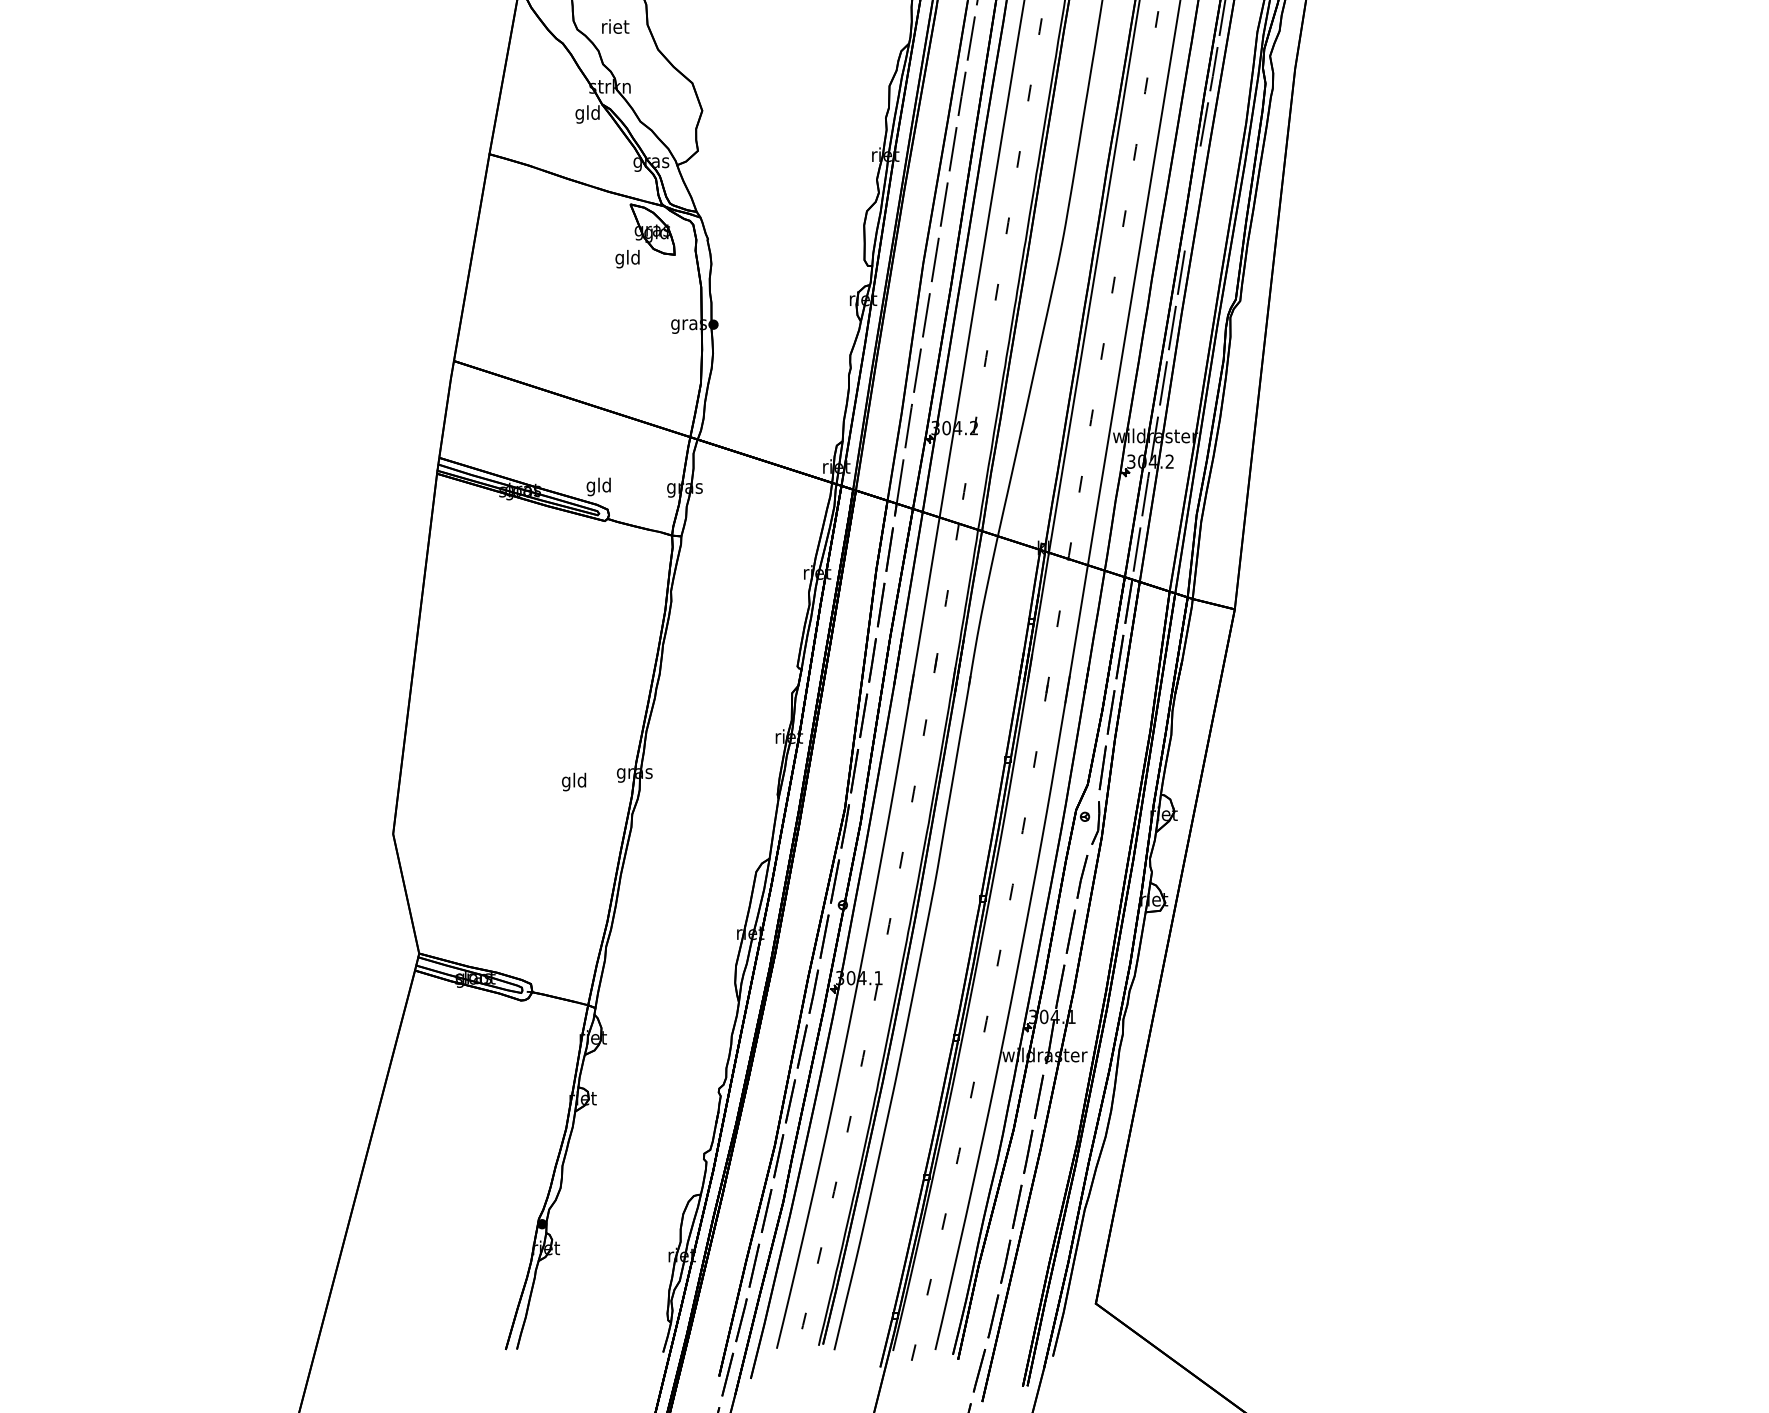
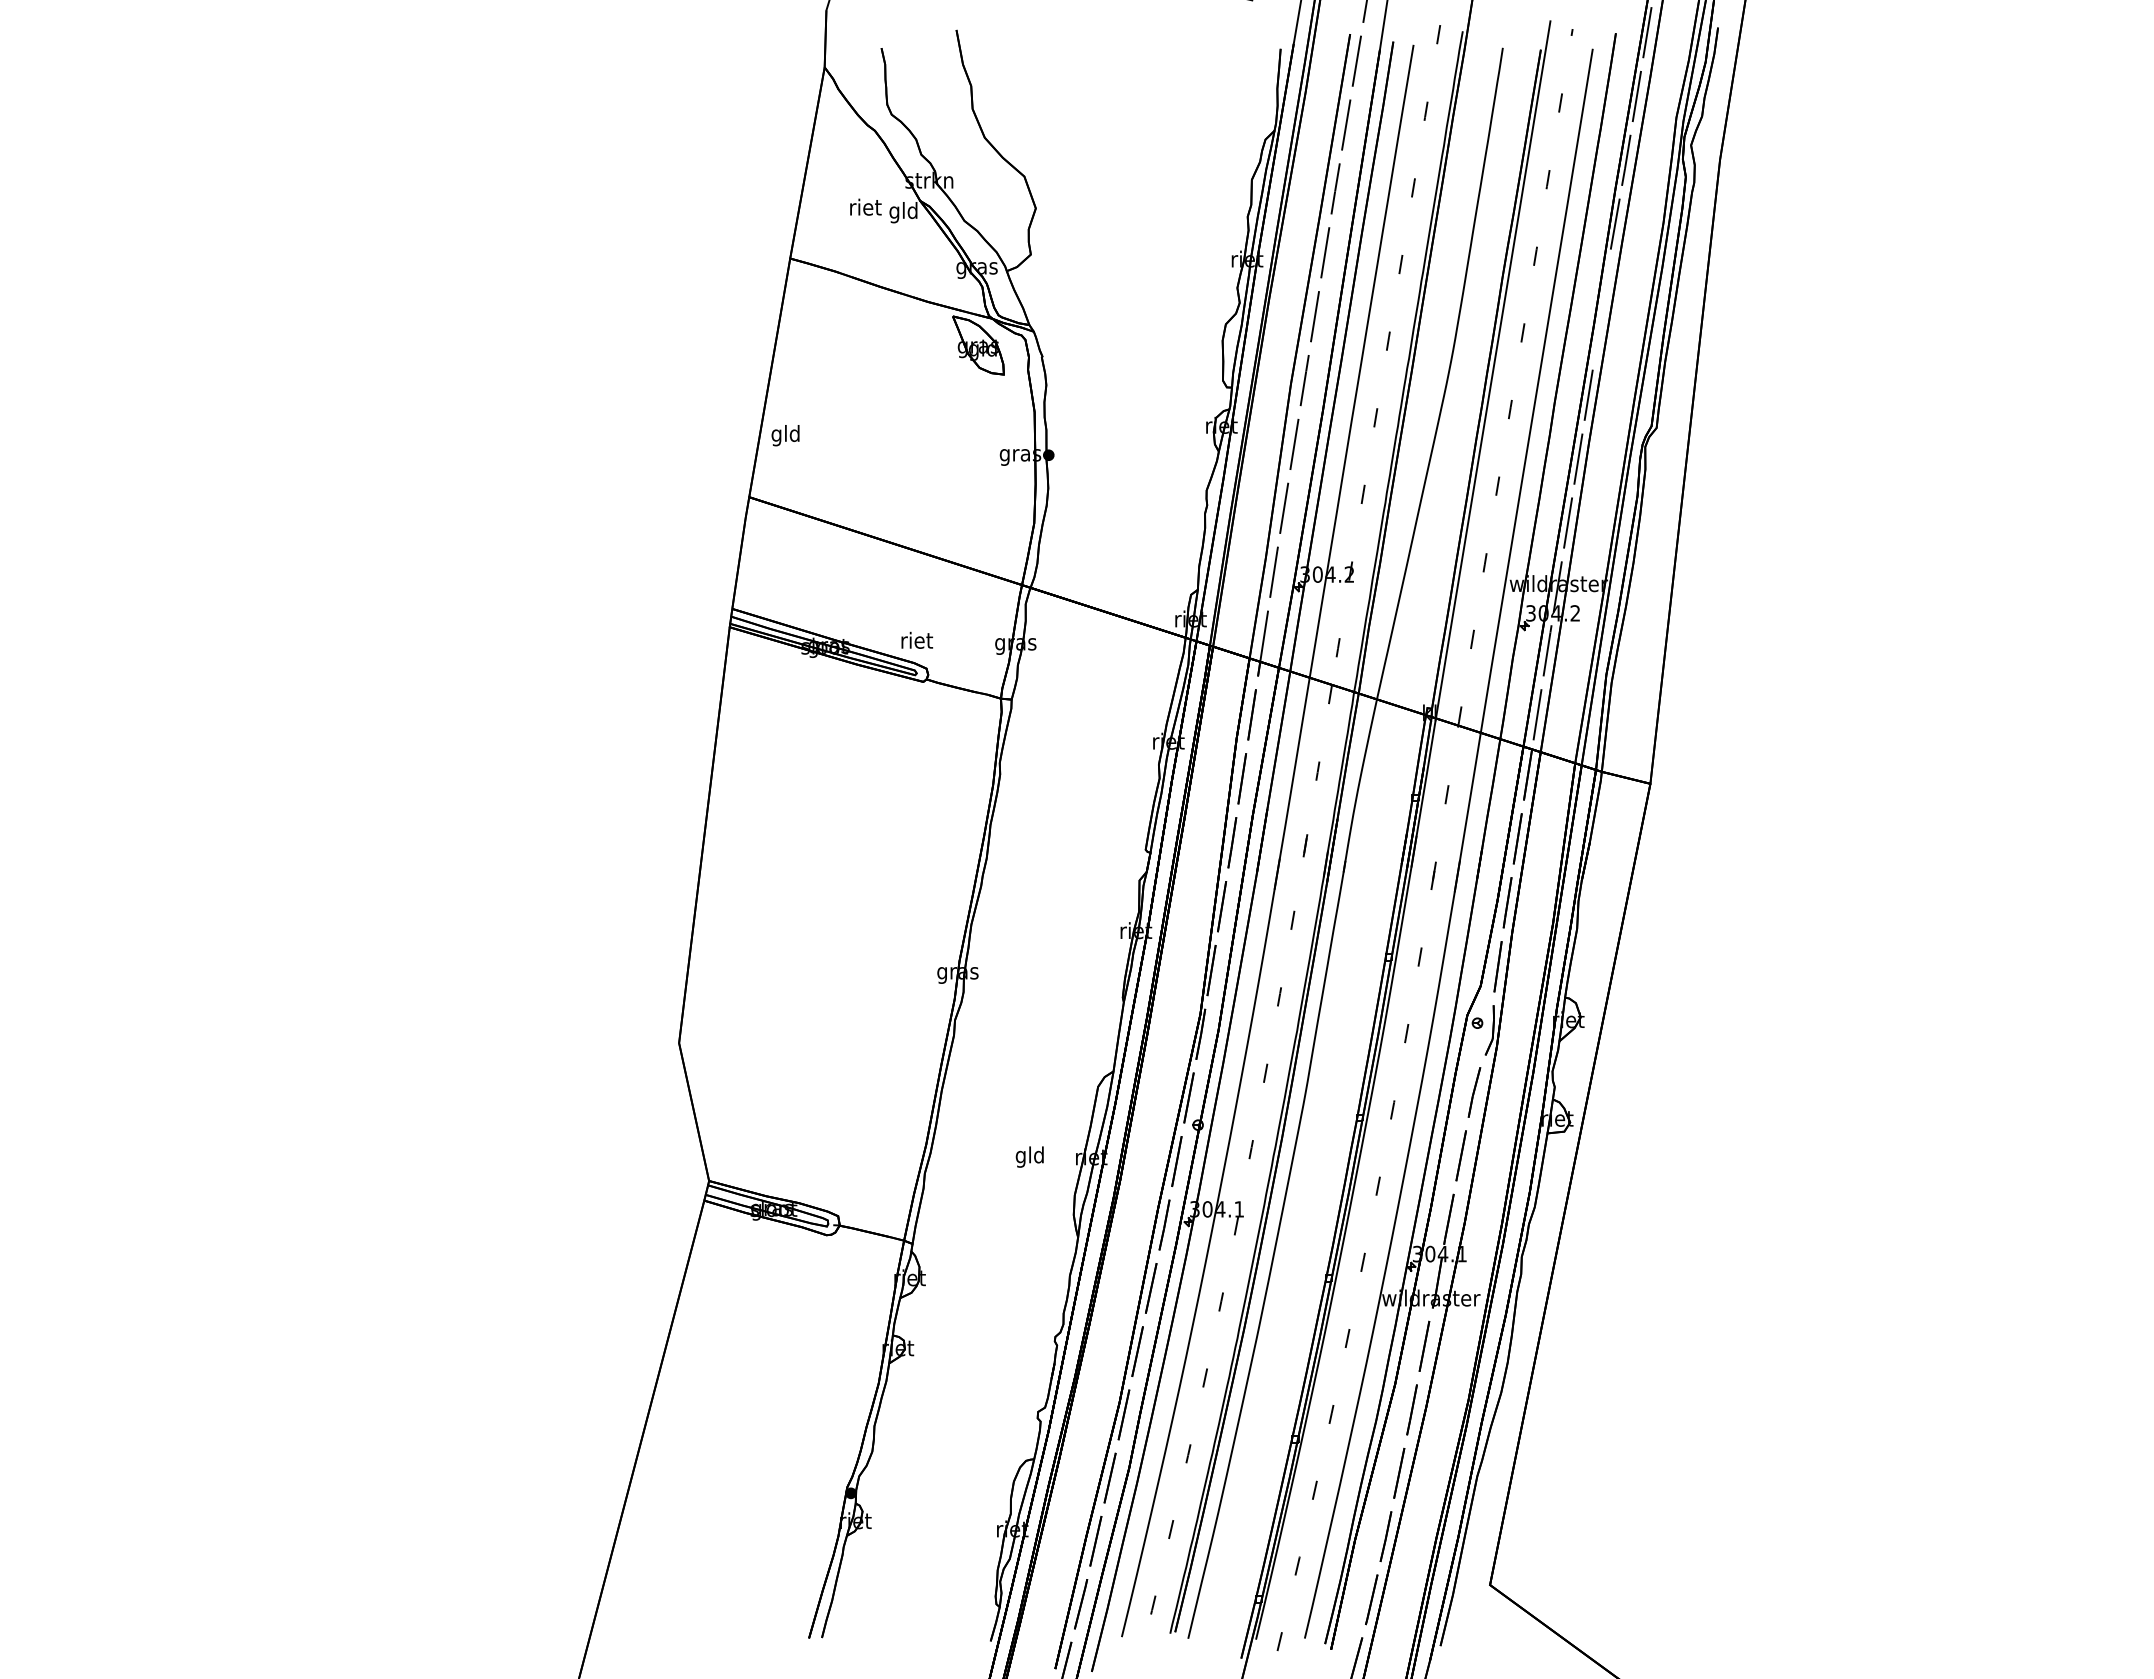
text: (615, 25) -> (865, 206), moved
text: (627, 259) -> (785, 435), moved
text: (599, 486) -> (917, 642), gld -> riet
text: (573, 781) -> (1029, 1156), moved

